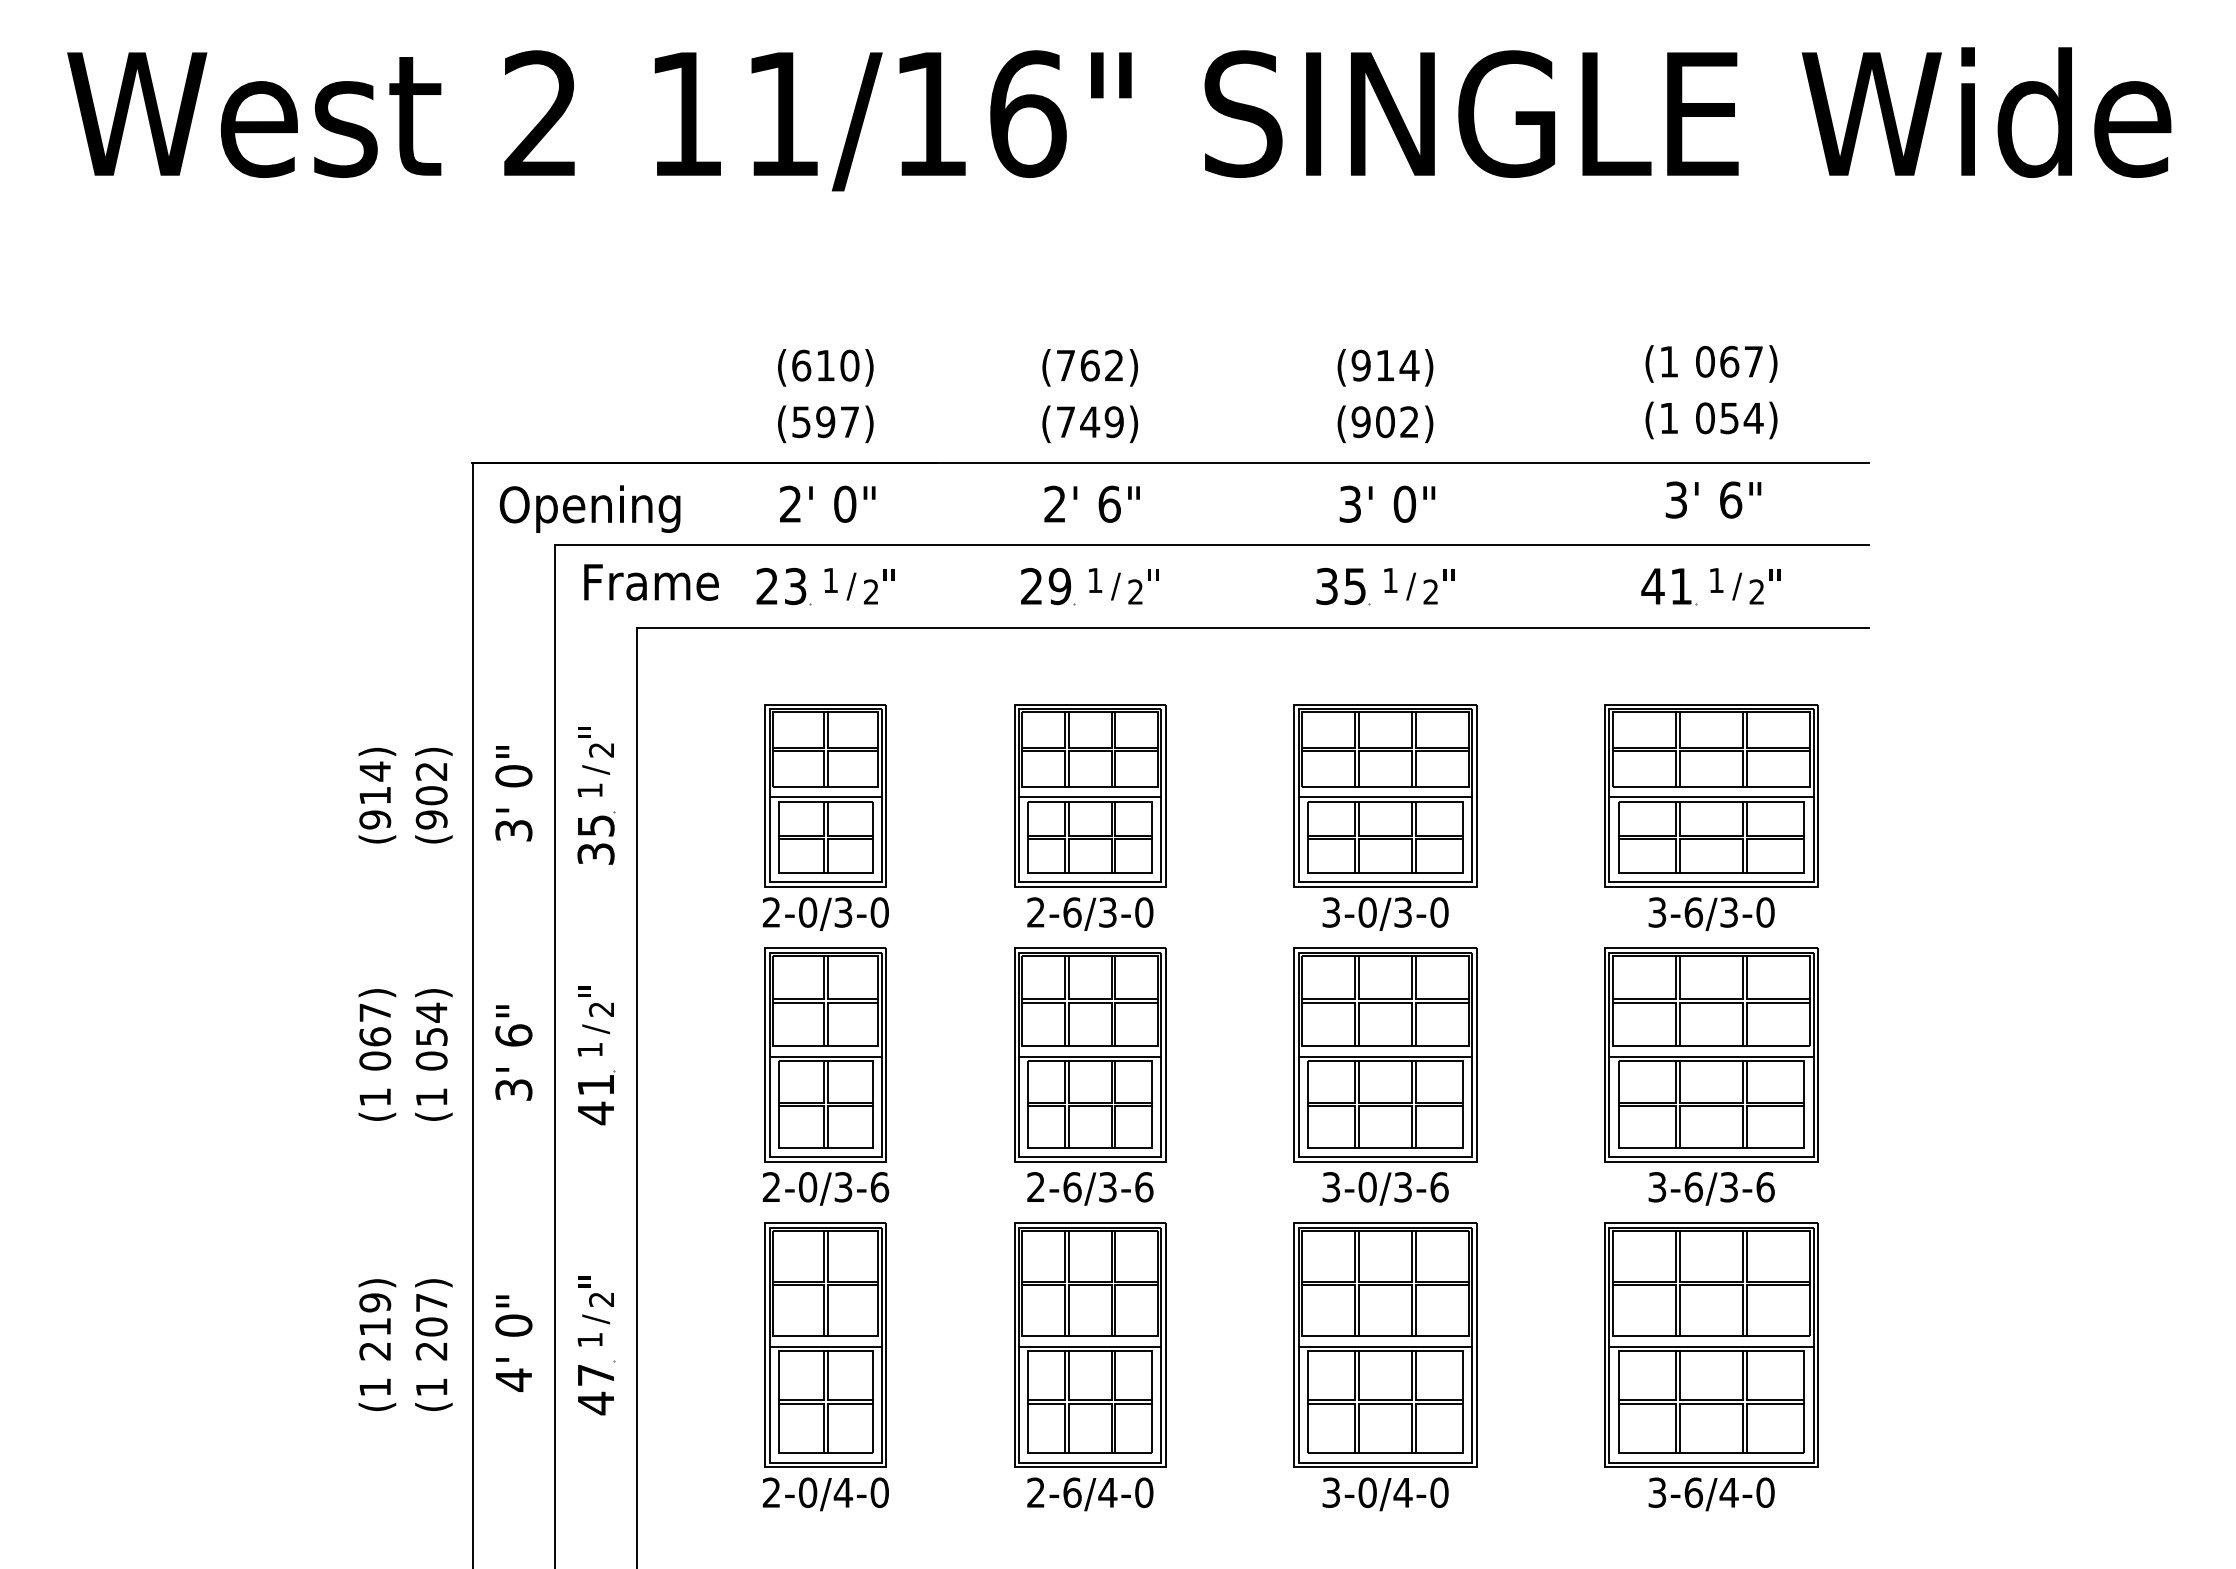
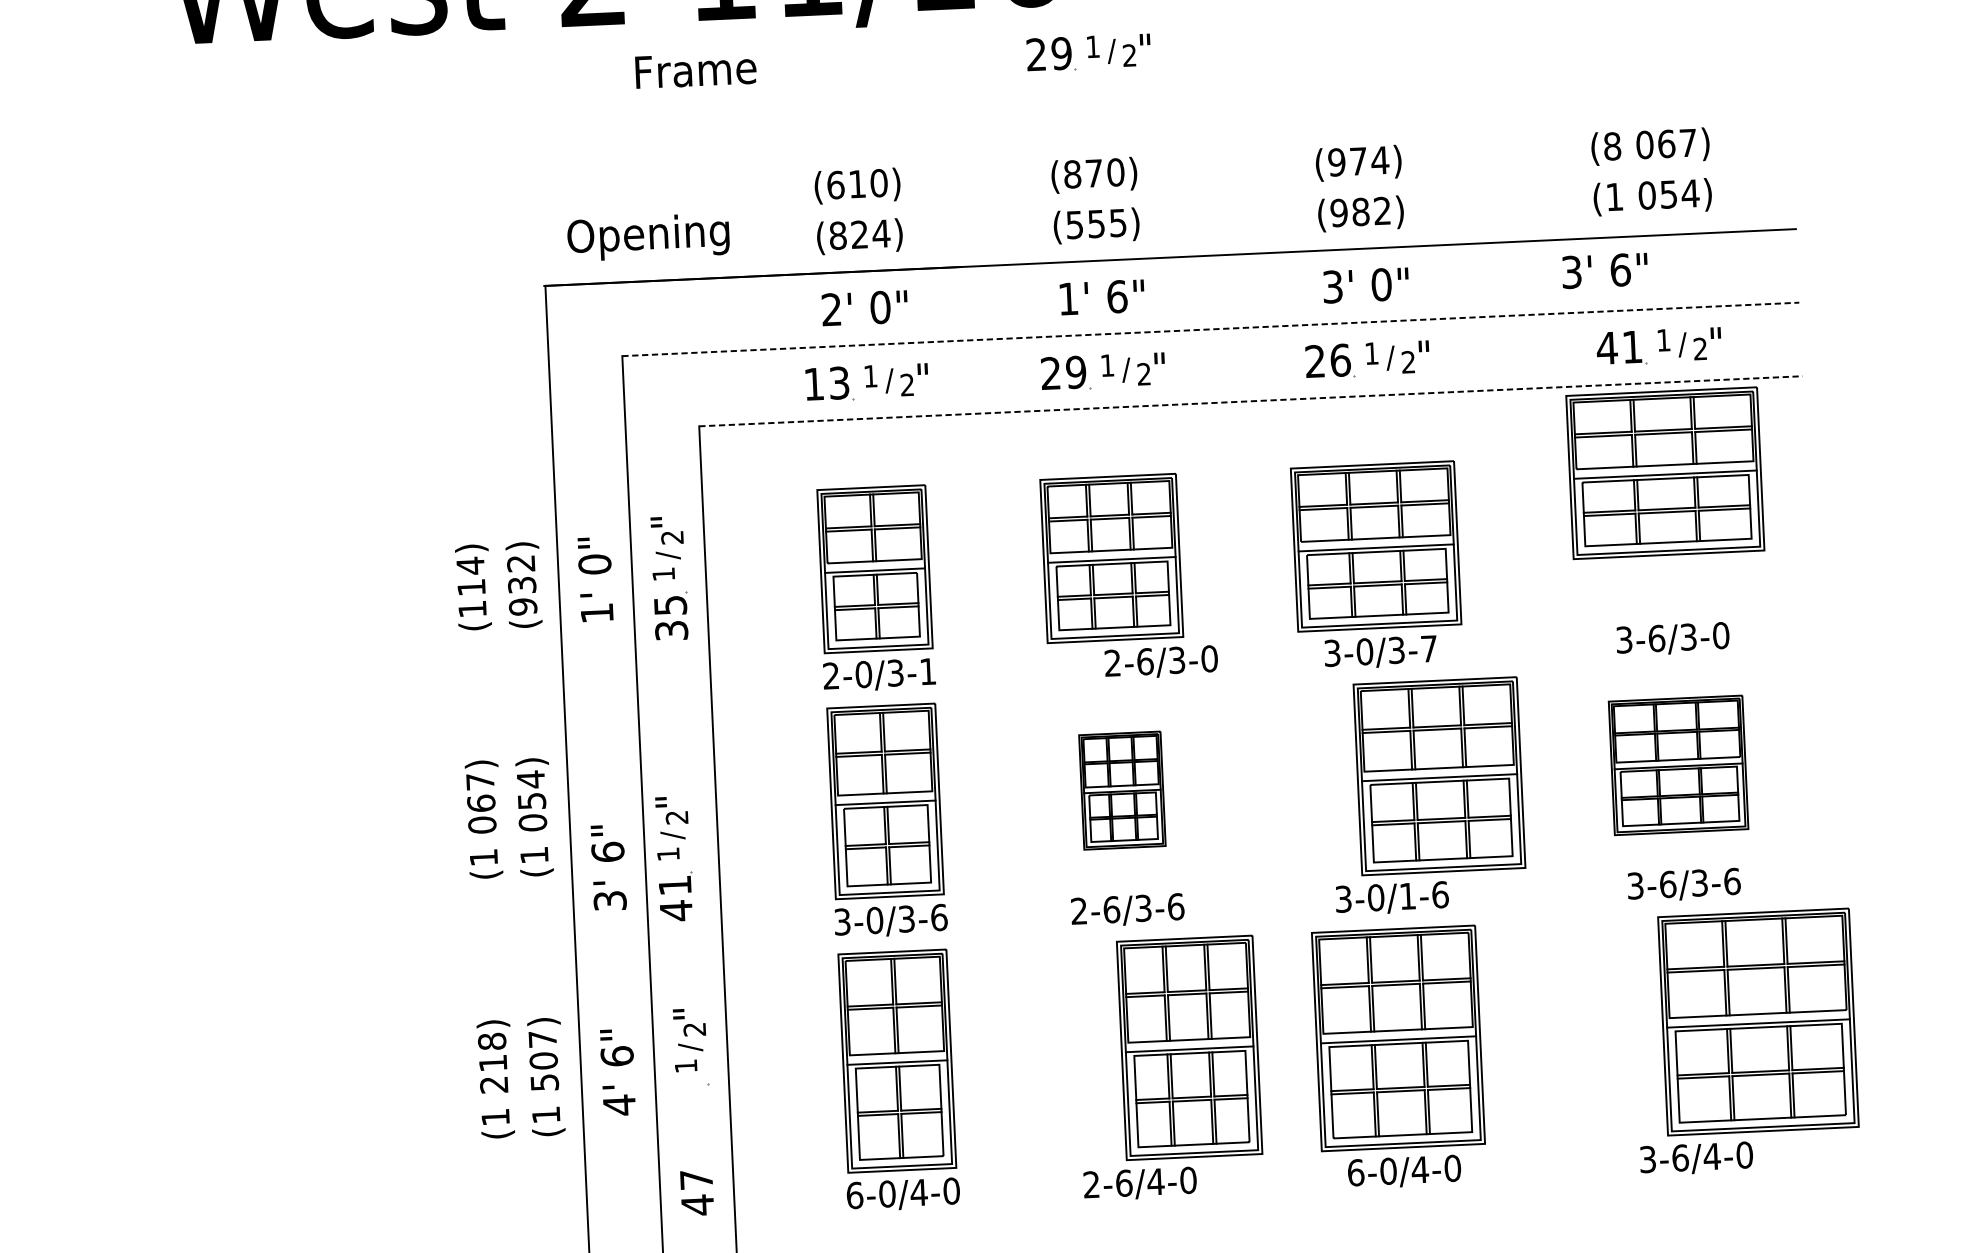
part: (1089, 230) -> (1088, 52), added
text: (1668, 361) -> (1611, 146), (1 -> (8
text: (1089, 365) -> (1093, 173), (762) -> (870)
text: (1385, 365) -> (1358, 161), (914) -> (974)
text: (1385, 421) -> (1360, 211), (902) -> (982)
text: (825, 422) -> (859, 235), (597) -> (824)
text: (1090, 422) -> (1096, 224), (749) -> (555)
text: (1713, 499) -> (1604, 270), moved
text: (1054, 503) -> (1067, 298), 2' -> 1'
text: (589, 508) -> (647, 236), moved
line: (1212, 545) -> (1211, 329), solid -> dashed
text: (651, 582) -> (695, 70), moved
text: (766, 585) -> (813, 383), 23 -> 13
text: (1341, 586) -> (1328, 360), 35 -> 26
line: (1253, 627) -> (1251, 401), solid -> dashed
text: (431, 795) -> (521, 585), (902) -> (932)
part: (1711, 795) -> (1665, 473), moved
text: (375, 819) -> (472, 608), (914) -> (114)
text: (513, 830) -> (596, 613), 3' -> 1'
text: (879, 912) -> (927, 671), 2-0/3-0 -> 2-0/3-1
text: (1439, 912) -> (1429, 648), 3-0/3-0 -> 3-0/3-7
text: (1090, 913) -> (1161, 661), moved
text: (513, 1052) -> (608, 867), moved
part: (1090, 1054) -> (1122, 790), size x0.6
part: (1385, 1054) -> (1439, 775), moved
part: (1711, 1054) -> (1678, 764), size x0.7
part: (596, 1055) -> (674, 858), moved
text: (771, 1187) -> (842, 922), 2-0/3-6 -> 3-0/3-6
text: (1402, 1187) -> (1407, 896), 3-0/3-6 -> 3-0/1-6
text: (375, 1302) -> (492, 1041), 219) -> 218)
text: (513, 1325) -> (616, 1056), 0" -> 6"
part: (1090, 1344) -> (1189, 1047), moved
part: (1711, 1344) -> (1758, 1021), moved
text: (431, 1351) -> (544, 1082), 207) -> 507)
text: (595, 1390) -> (696, 1193), moved
text: (771, 1492) -> (854, 1195), 2-0/4-0 -> 6-0/4-0
text: (1331, 1492) -> (1356, 1172), 3-0/4-0 -> 6-0/4-0

